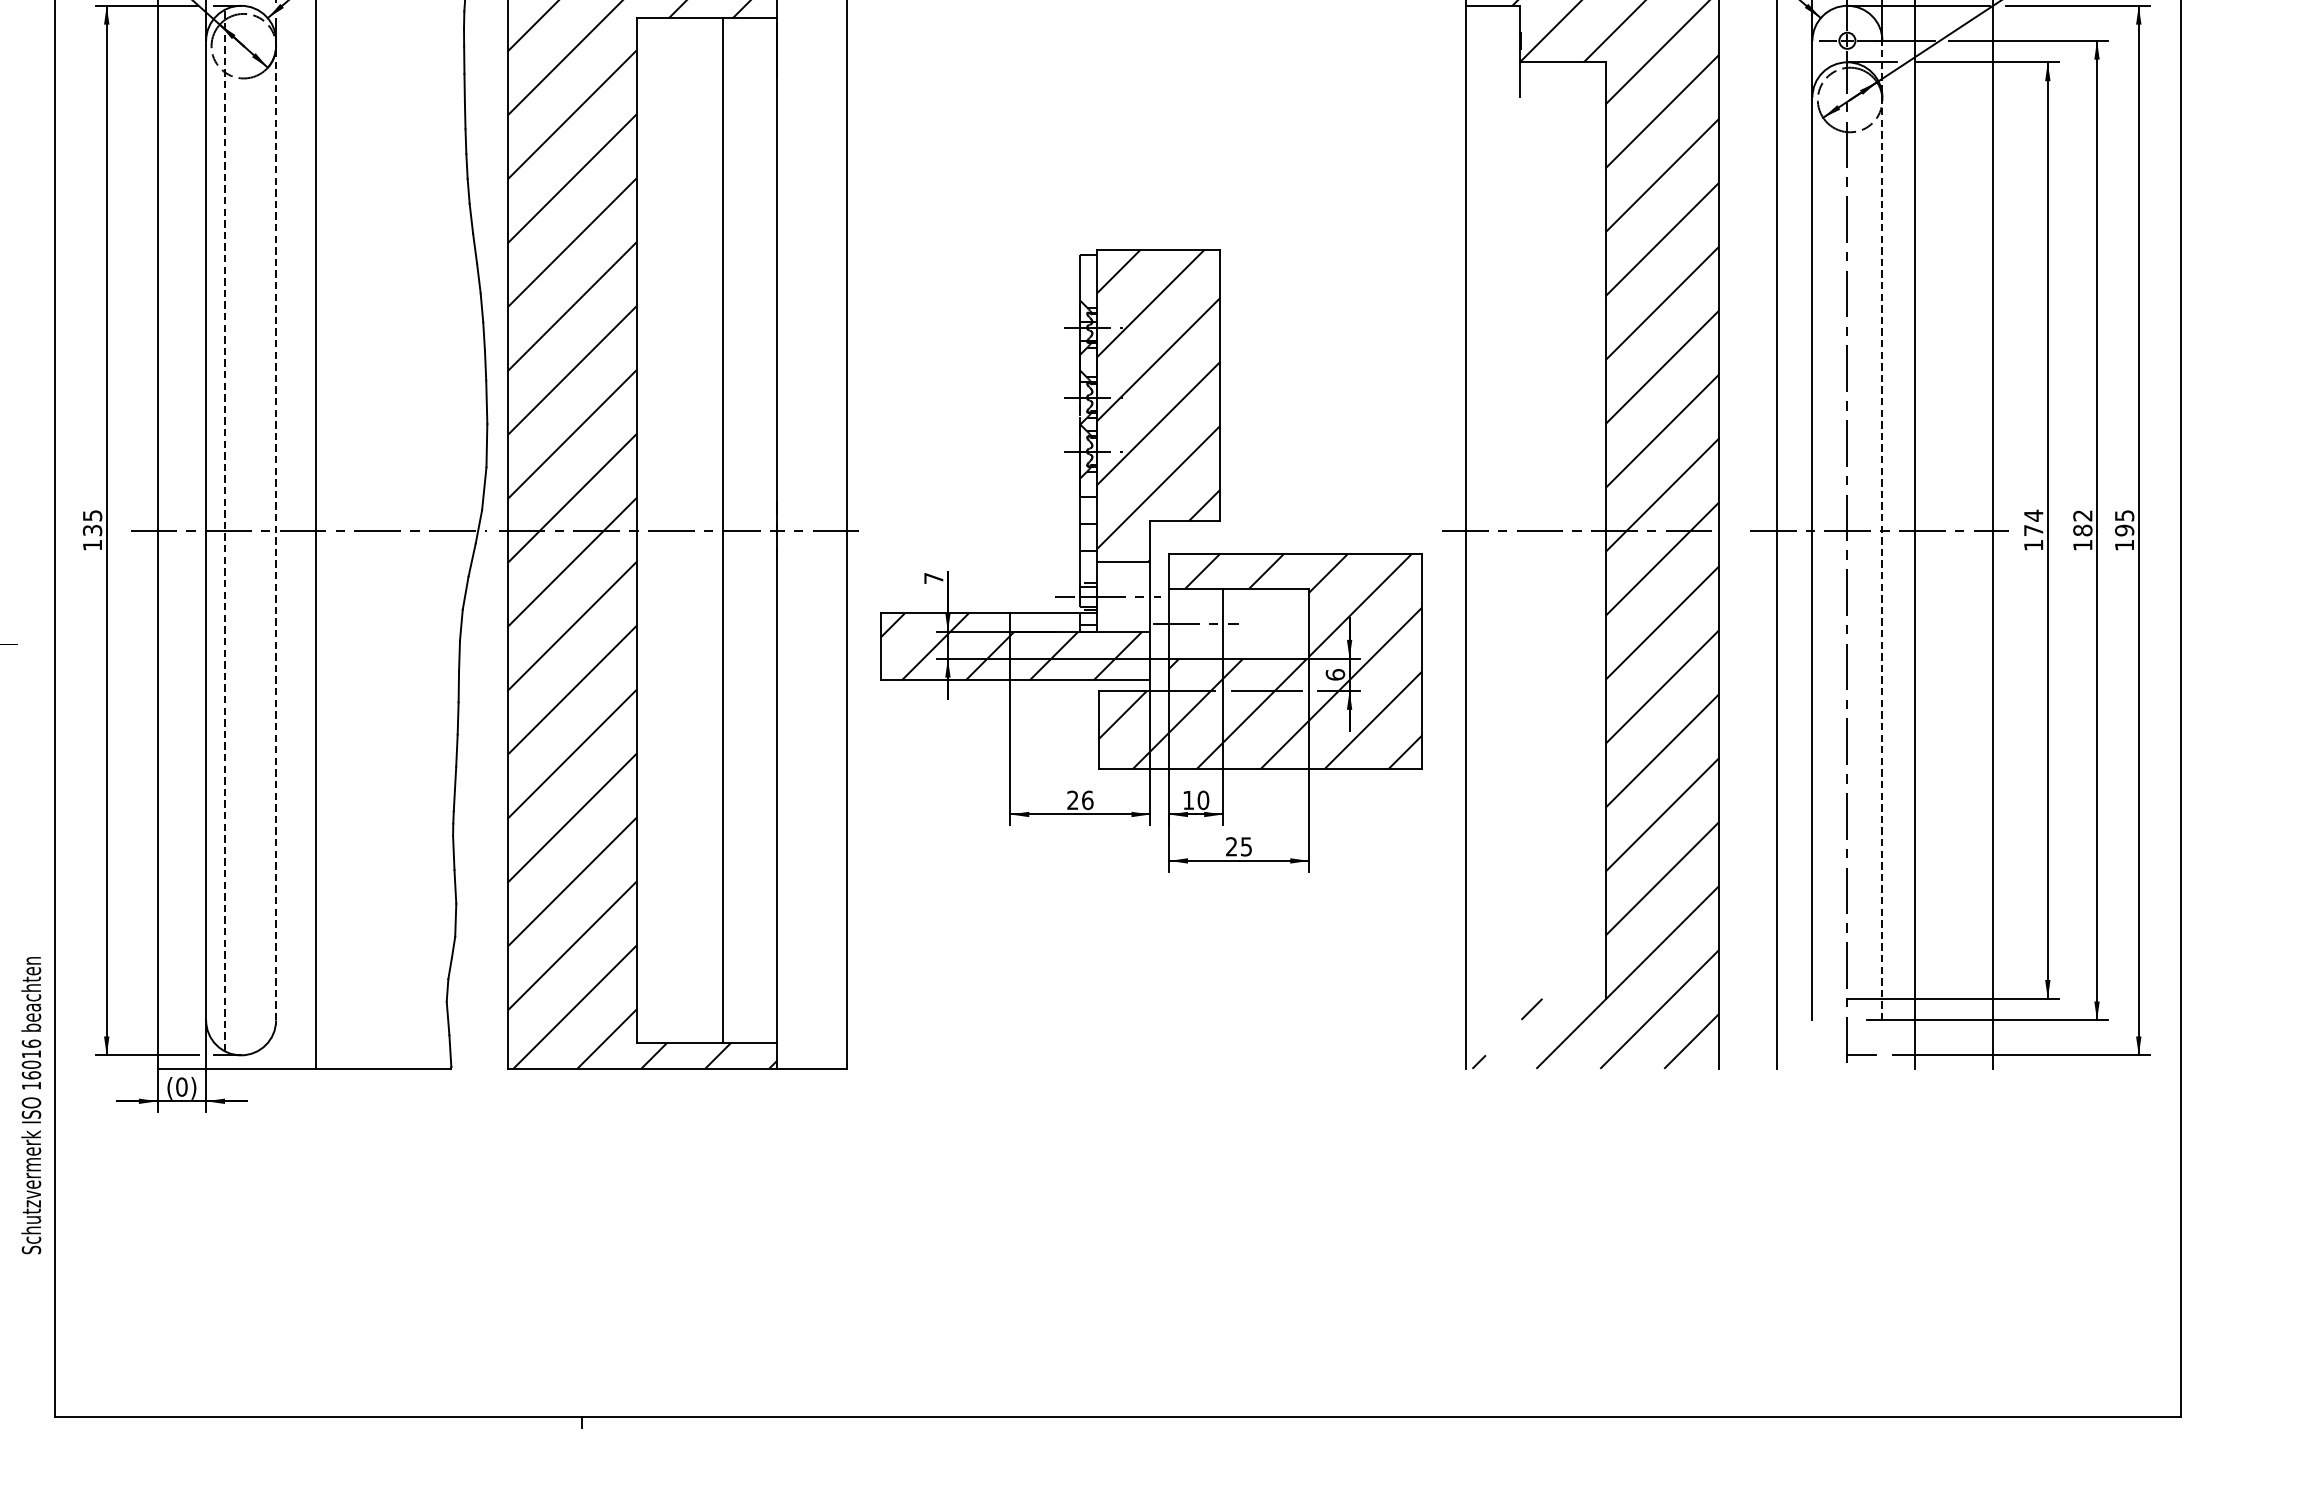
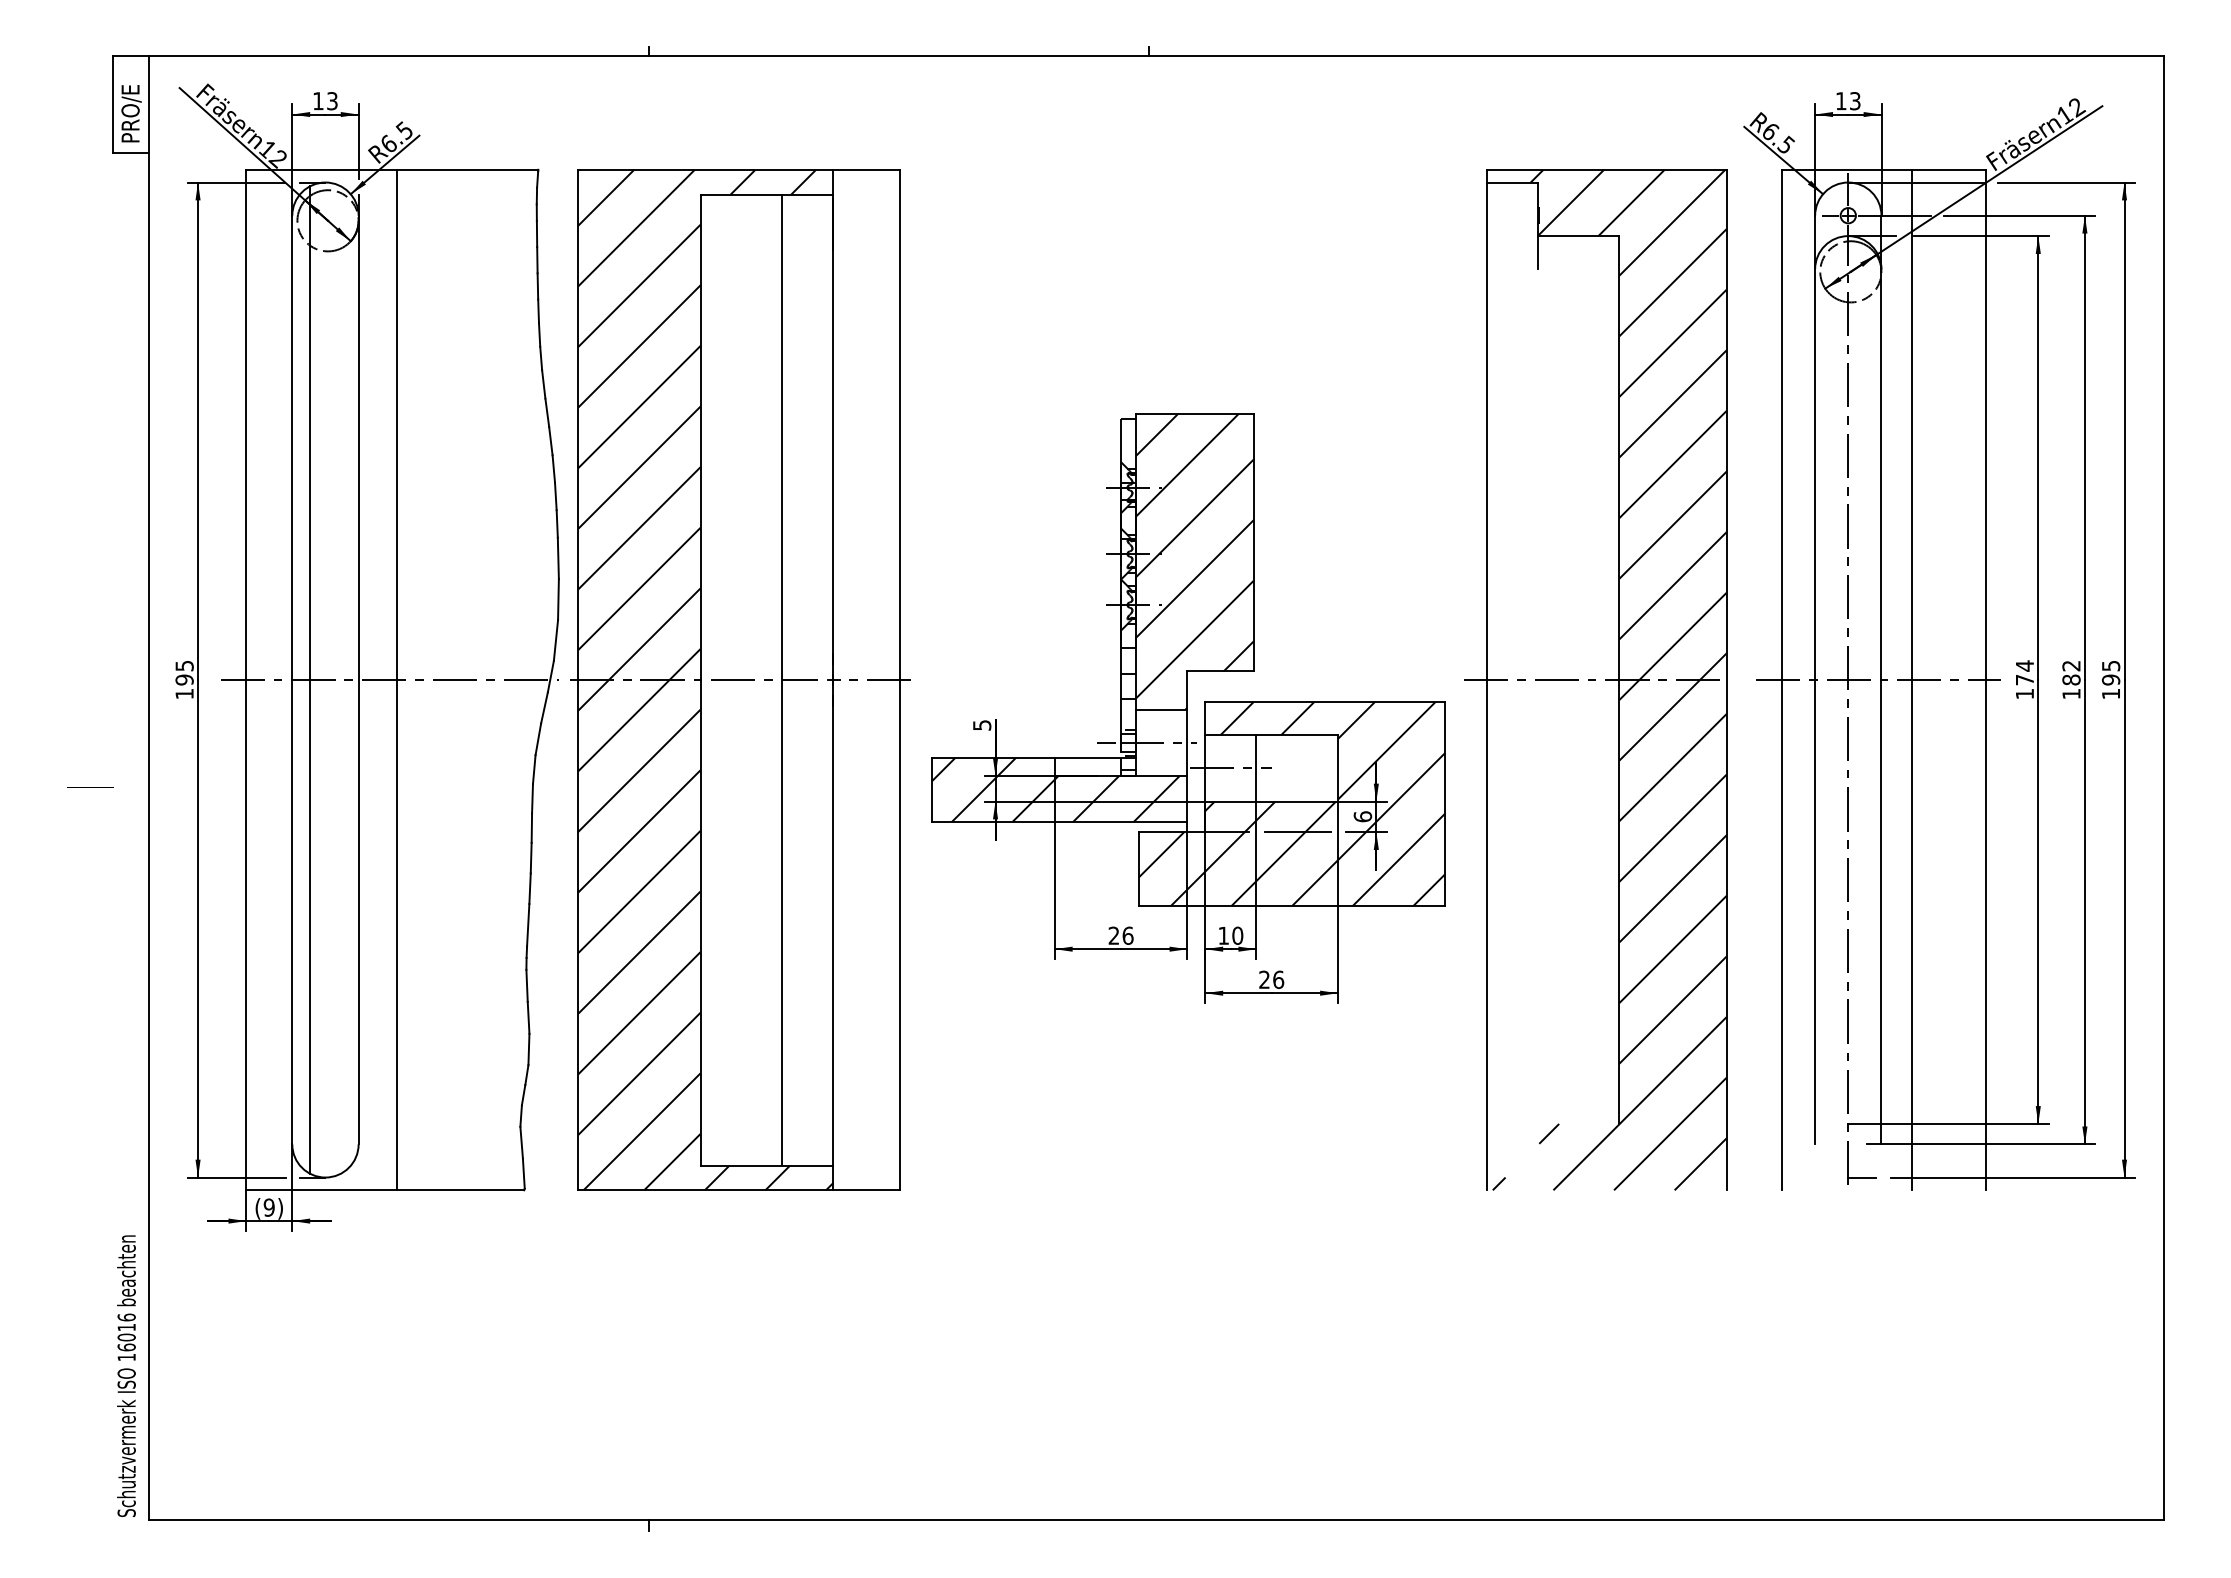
text: (92, 530) -> (184, 679), 135 -> 195
line: (275, 530) -> (358, 679), dashed -> solid
line: (1882, 530) -> (1881, 679), dashed -> solid
line: (225, 531) -> (310, 680), dashed -> solid
text: (934, 578) -> (982, 725), 7 -> 5
text: (1246, 846) -> (1278, 979), 25 -> 26
text: (181, 1086) -> (268, 1207), (0) -> (9)
text: (31, 1104) -> (126, 1375), moved

